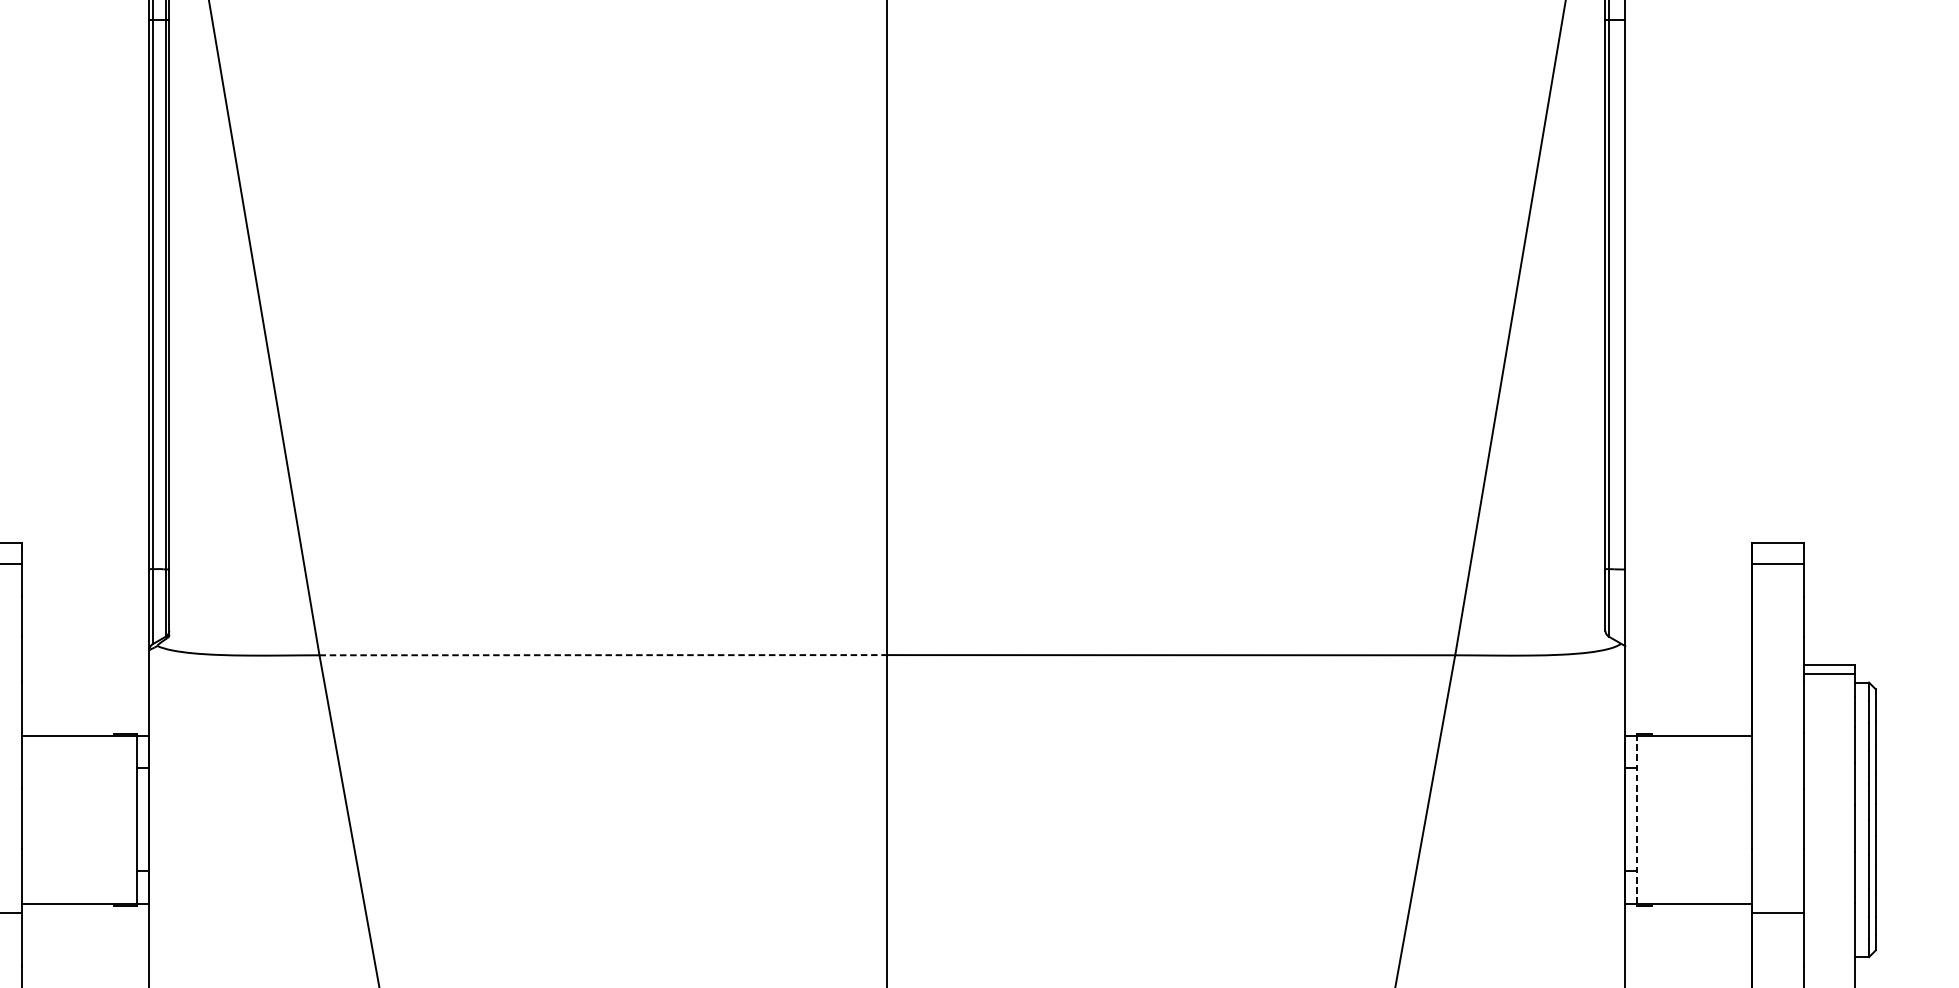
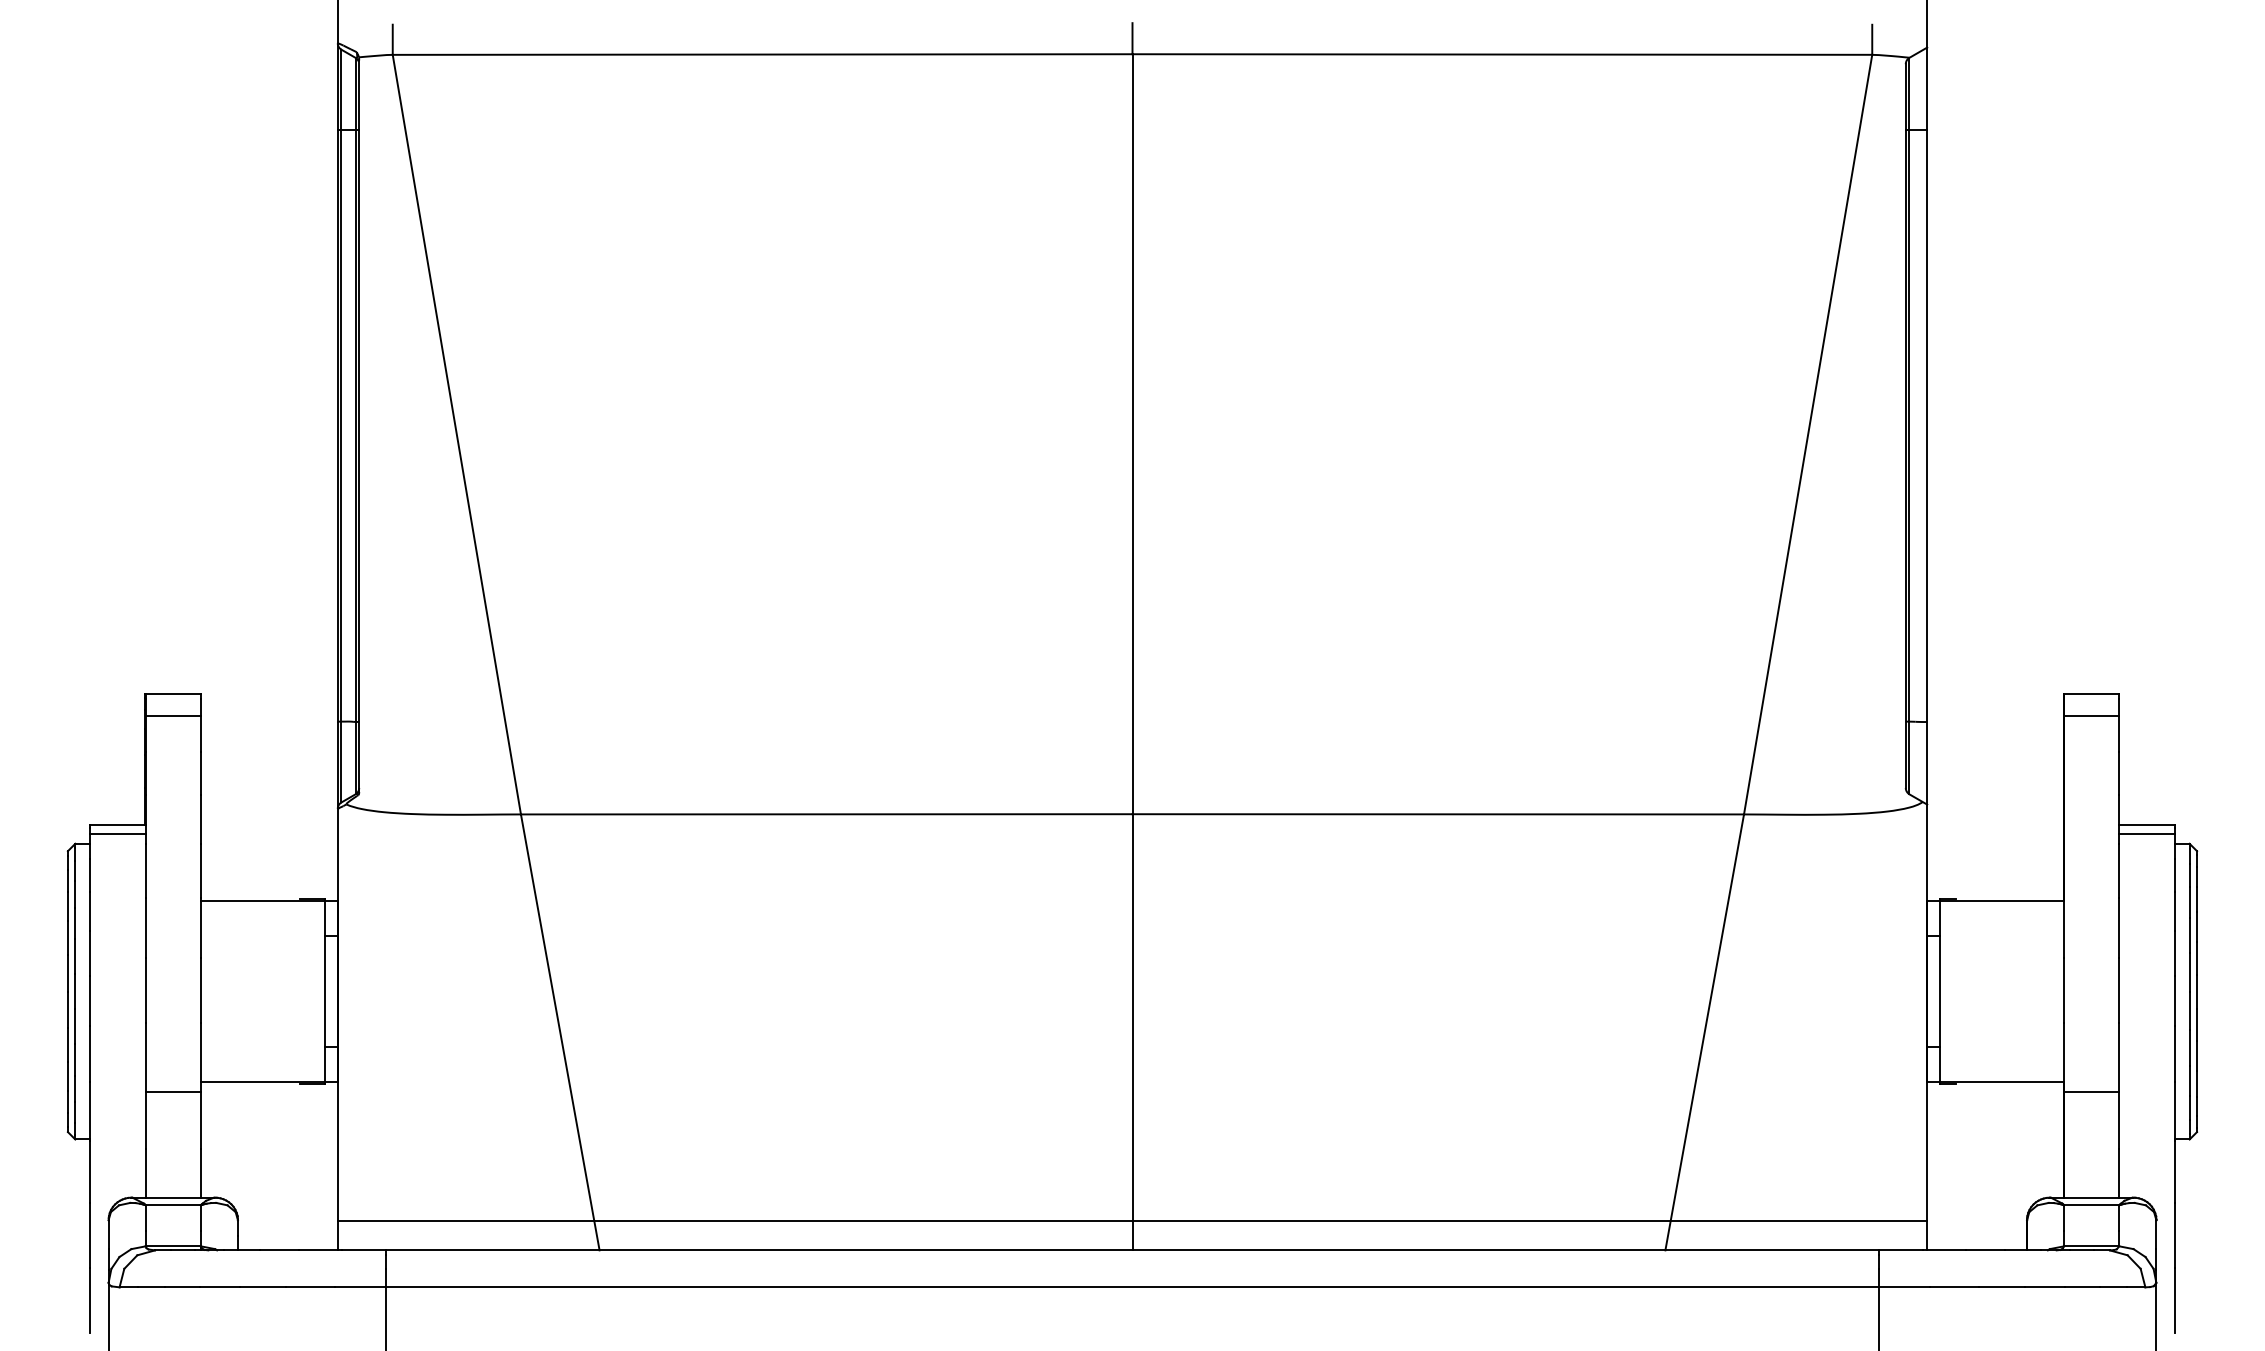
line: (603, 655) -> (826, 814), dashed -> solid
line: (1637, 820) -> (1940, 992), dashed -> solid

